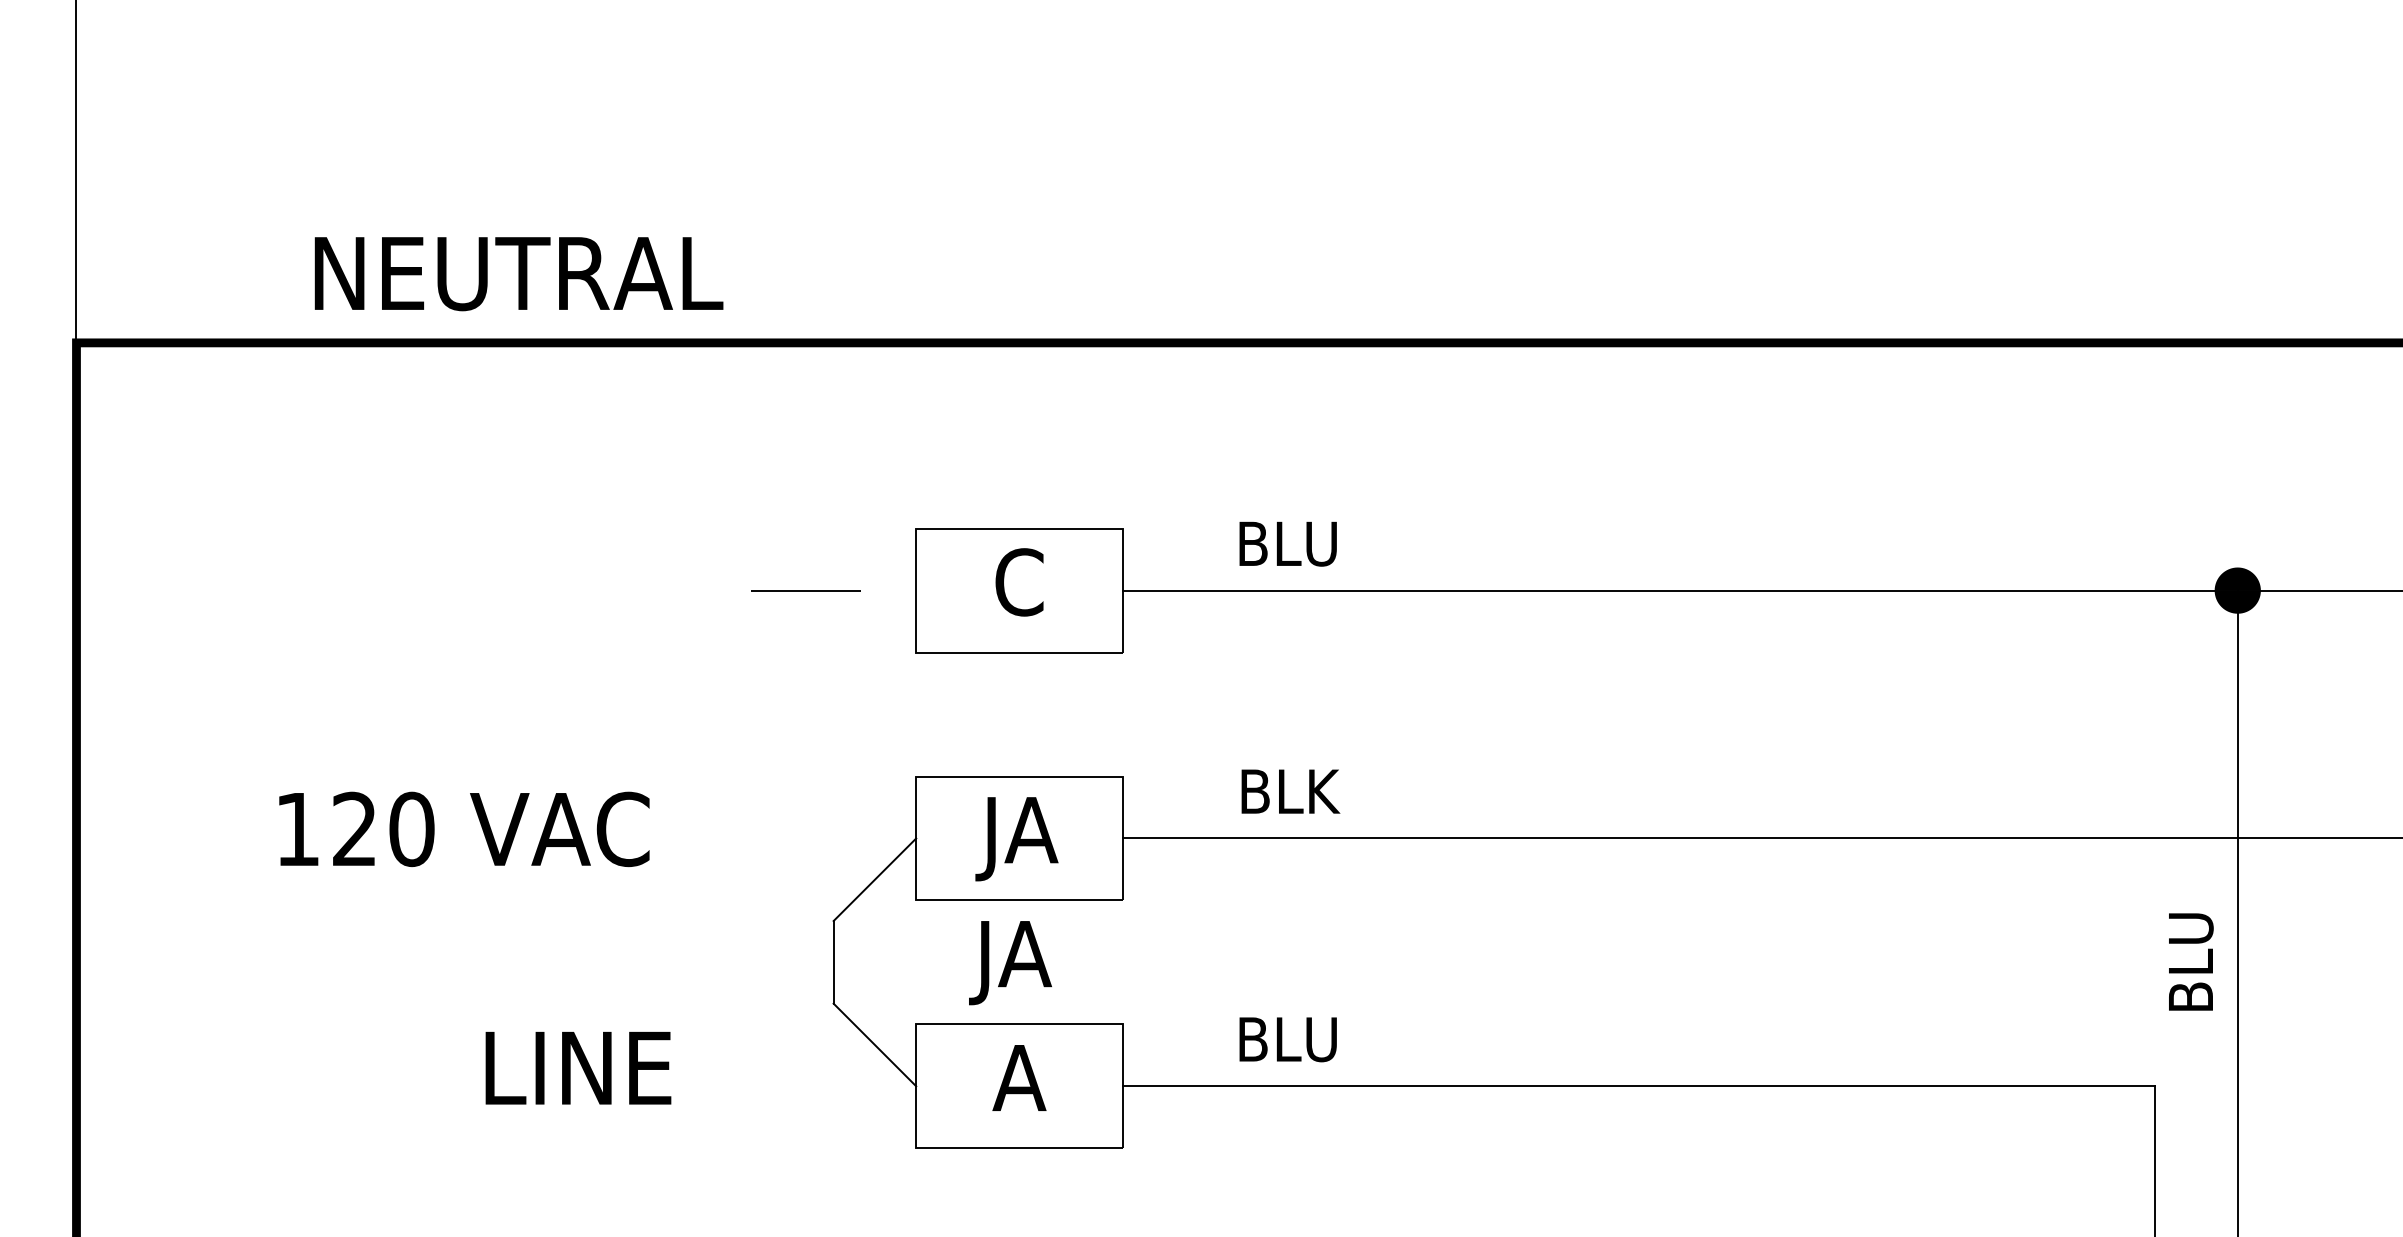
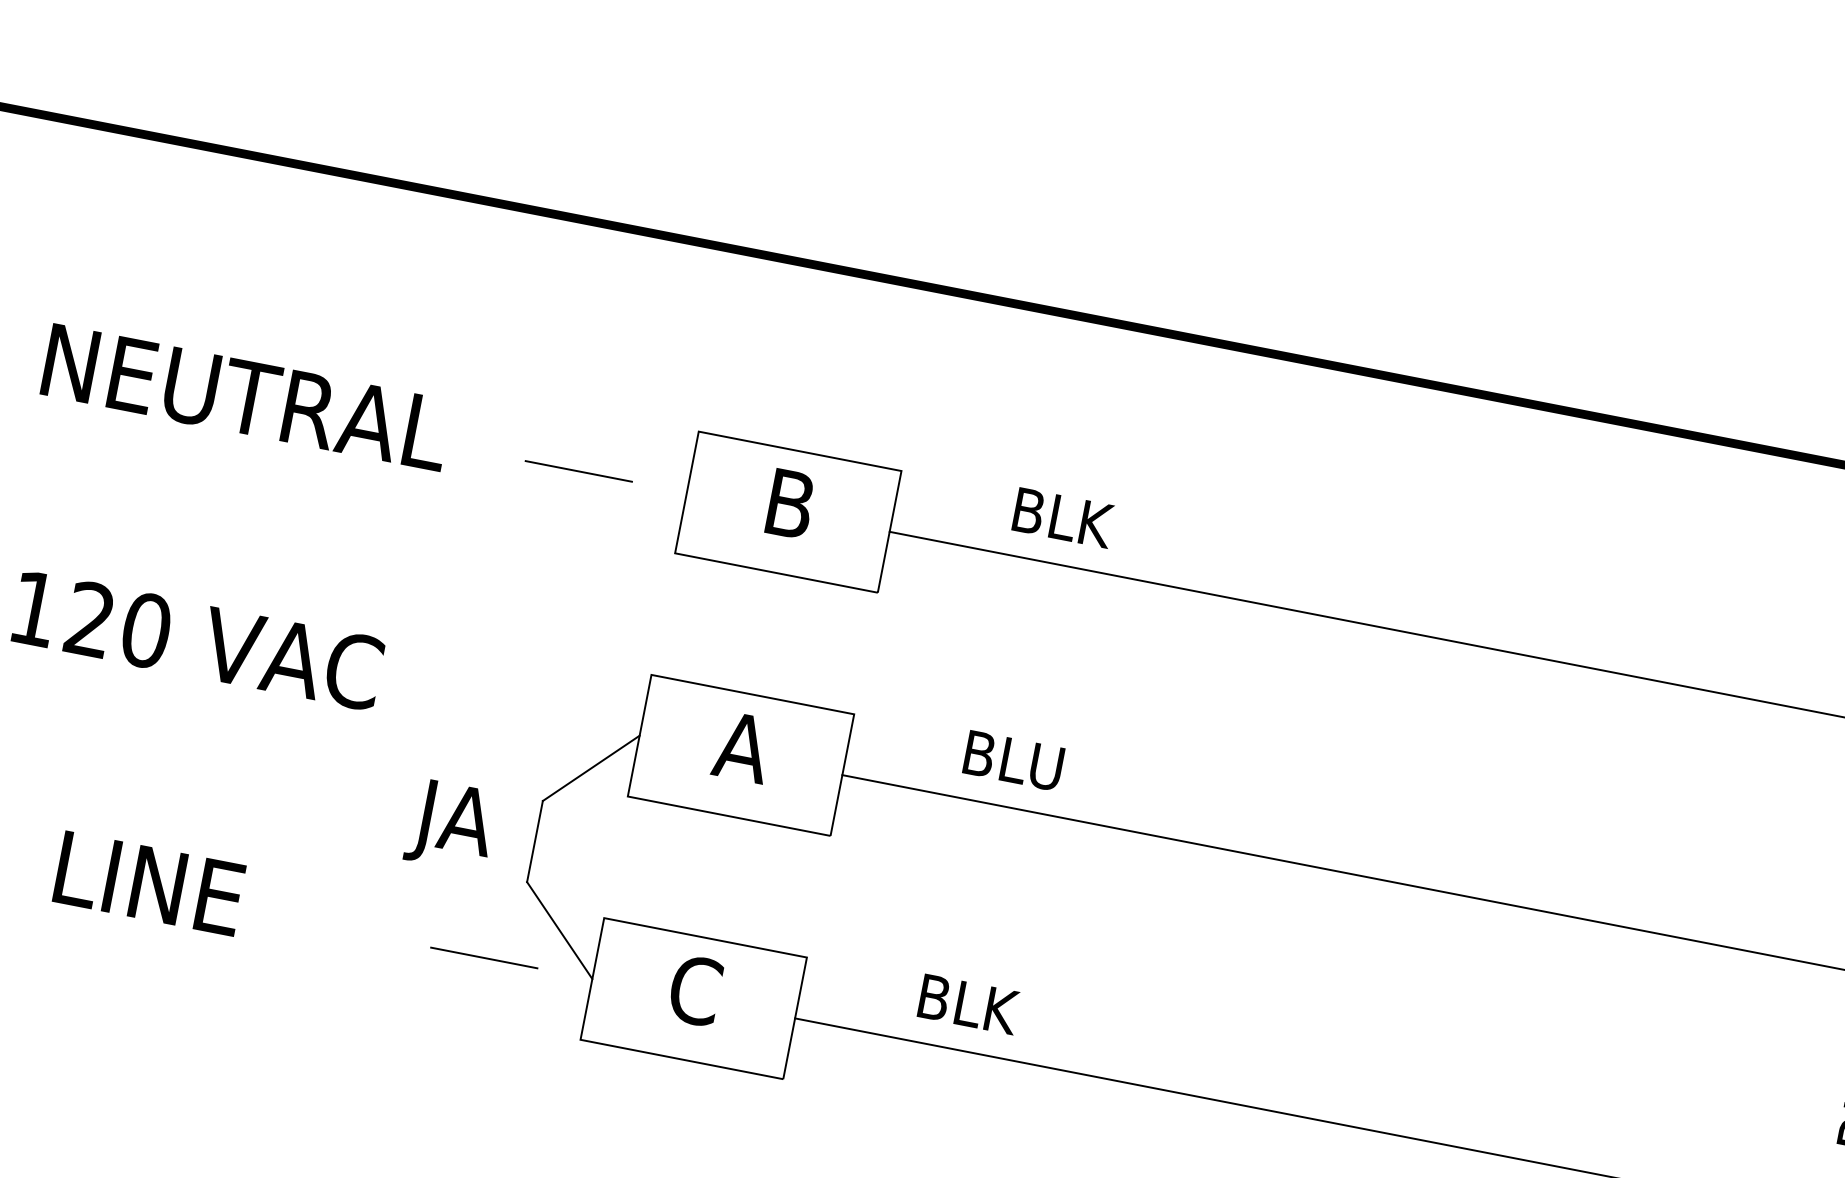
text: (518, 274) -> (246, 398), moved
text: (1289, 543) -> (1062, 517), BLU -> BLK
text: (1019, 582) -> (789, 504), C -> B
text: (1289, 791) -> (1015, 760), BLK -> BLU
text: (1016, 839) -> (737, 755), JA -> A
text: (1010, 963) -> (451, 826), moved
text: (1289, 1039) -> (967, 1004), BLU -> BLK
text: (578, 1068) -> (149, 883), moved
text: (1019, 1077) -> (695, 990), A -> C
line: (805, 1085) -> (483, 957), added

